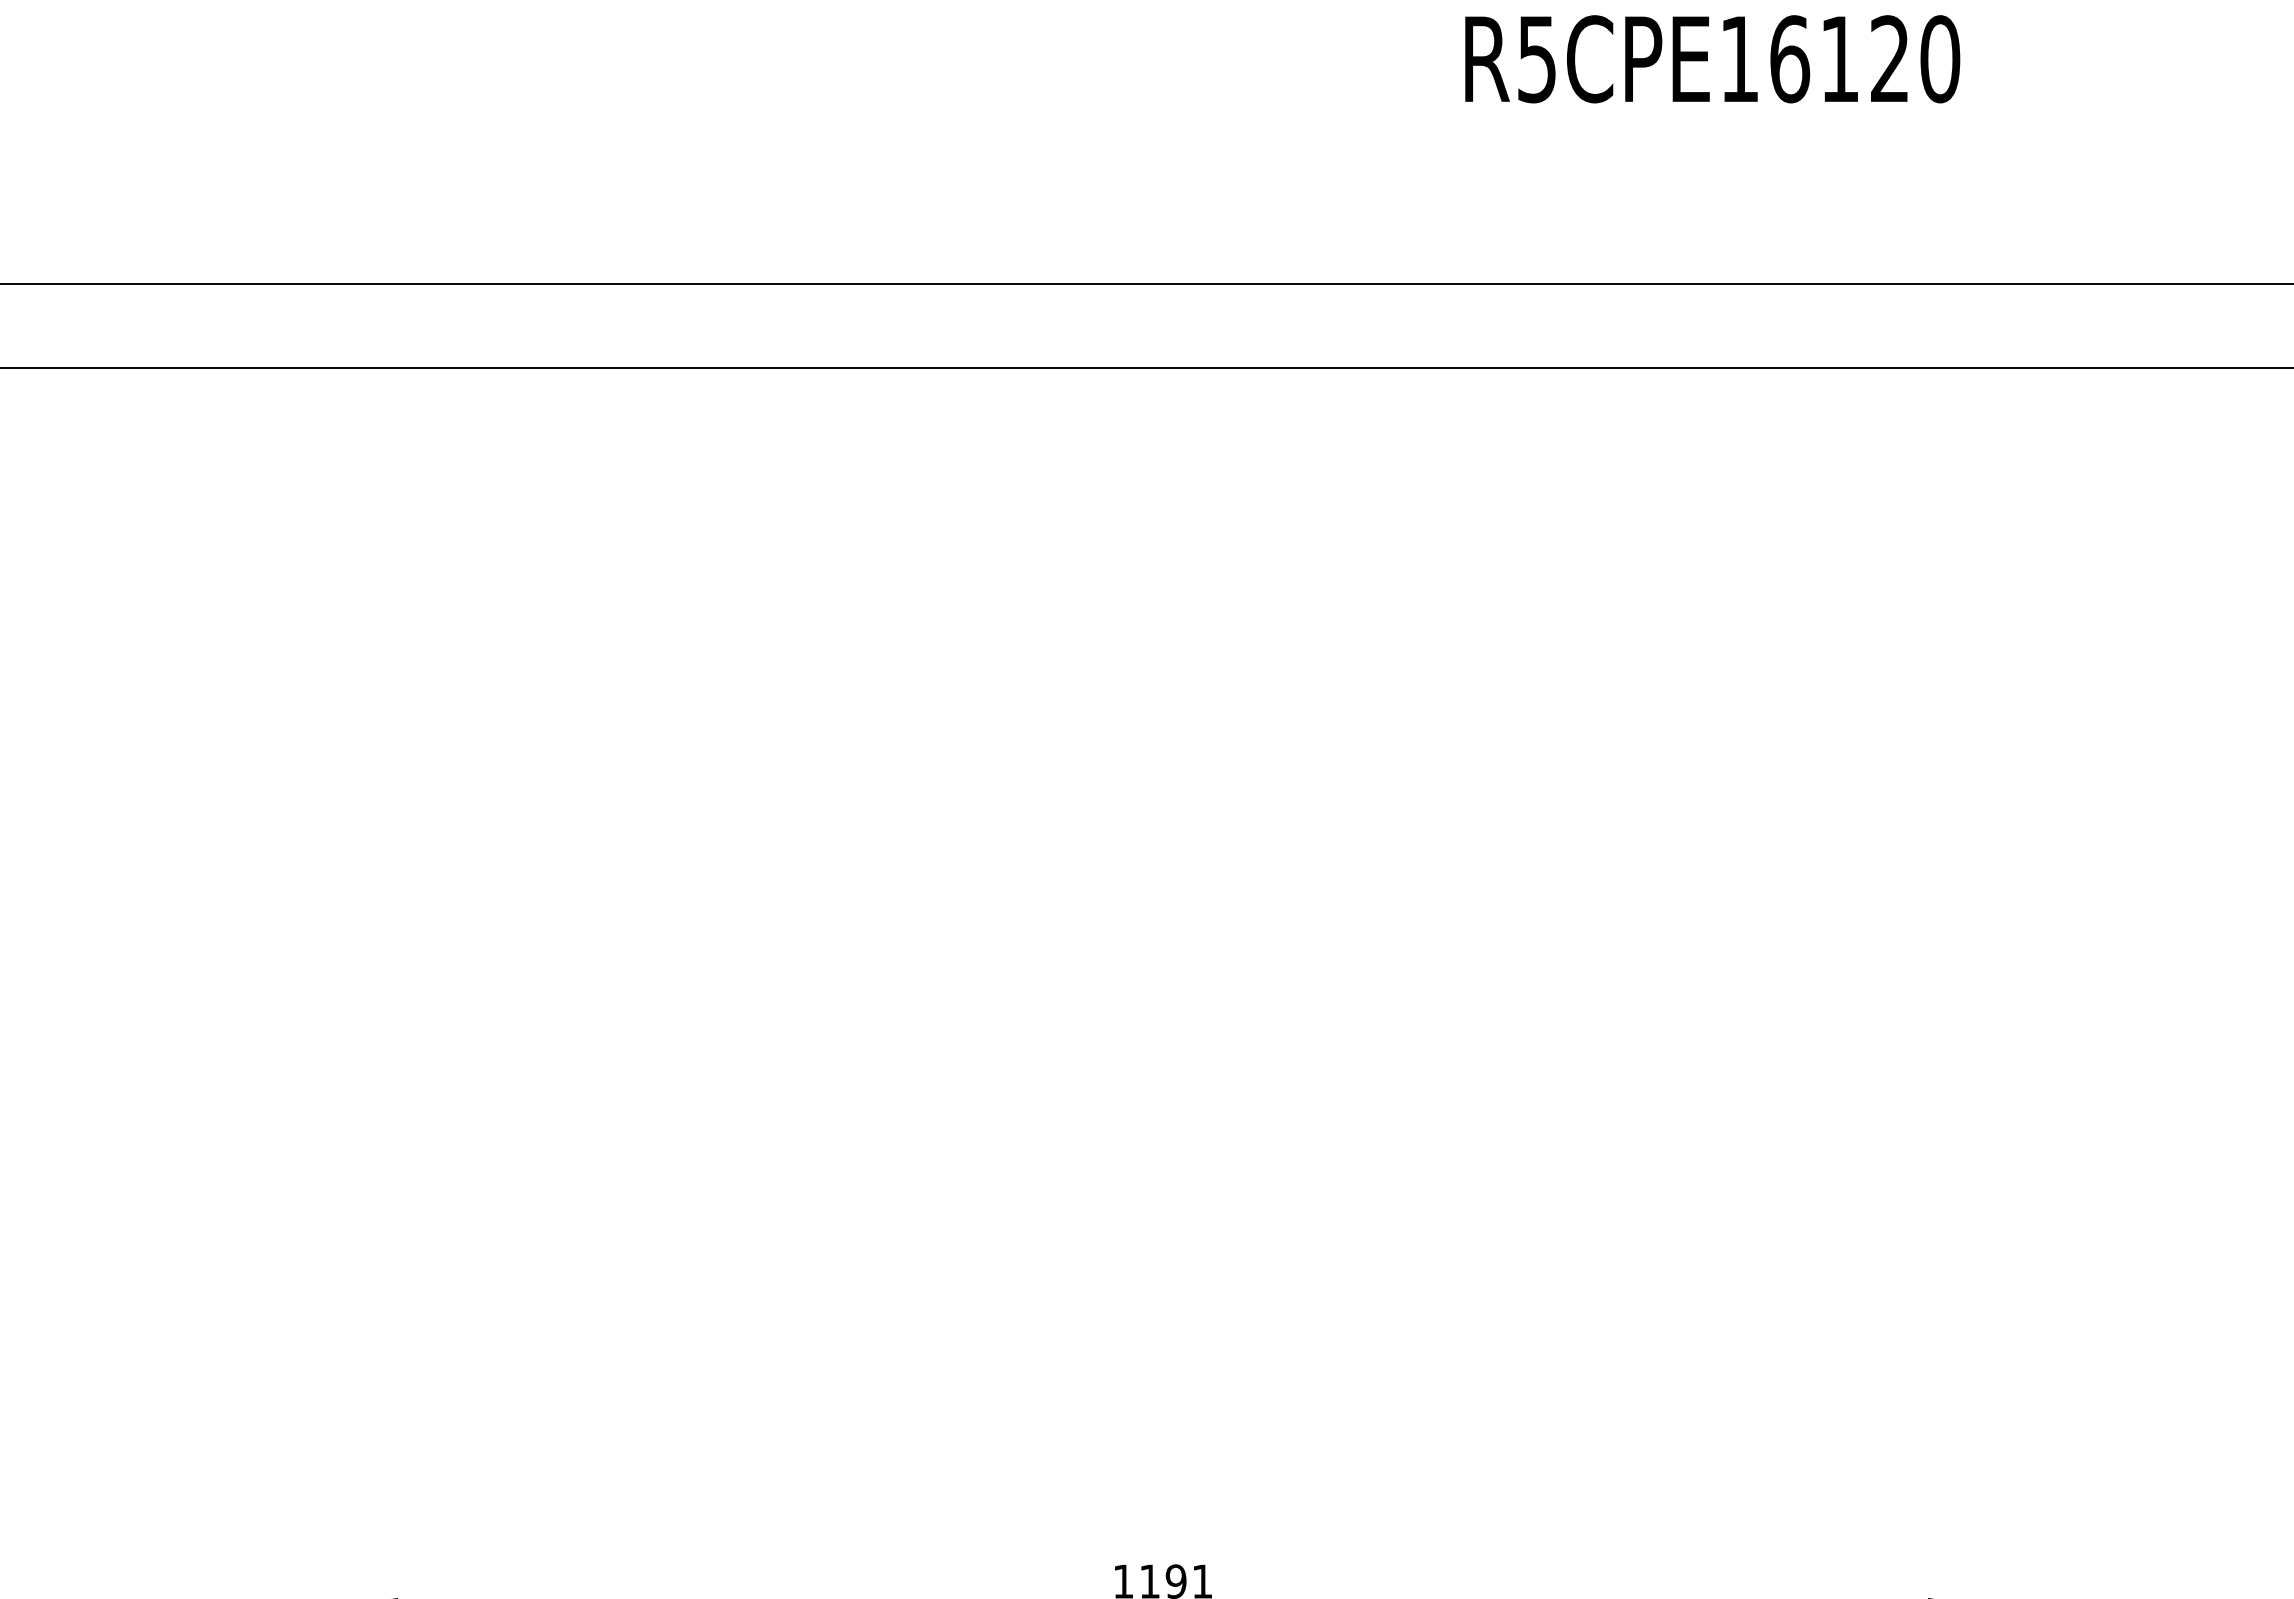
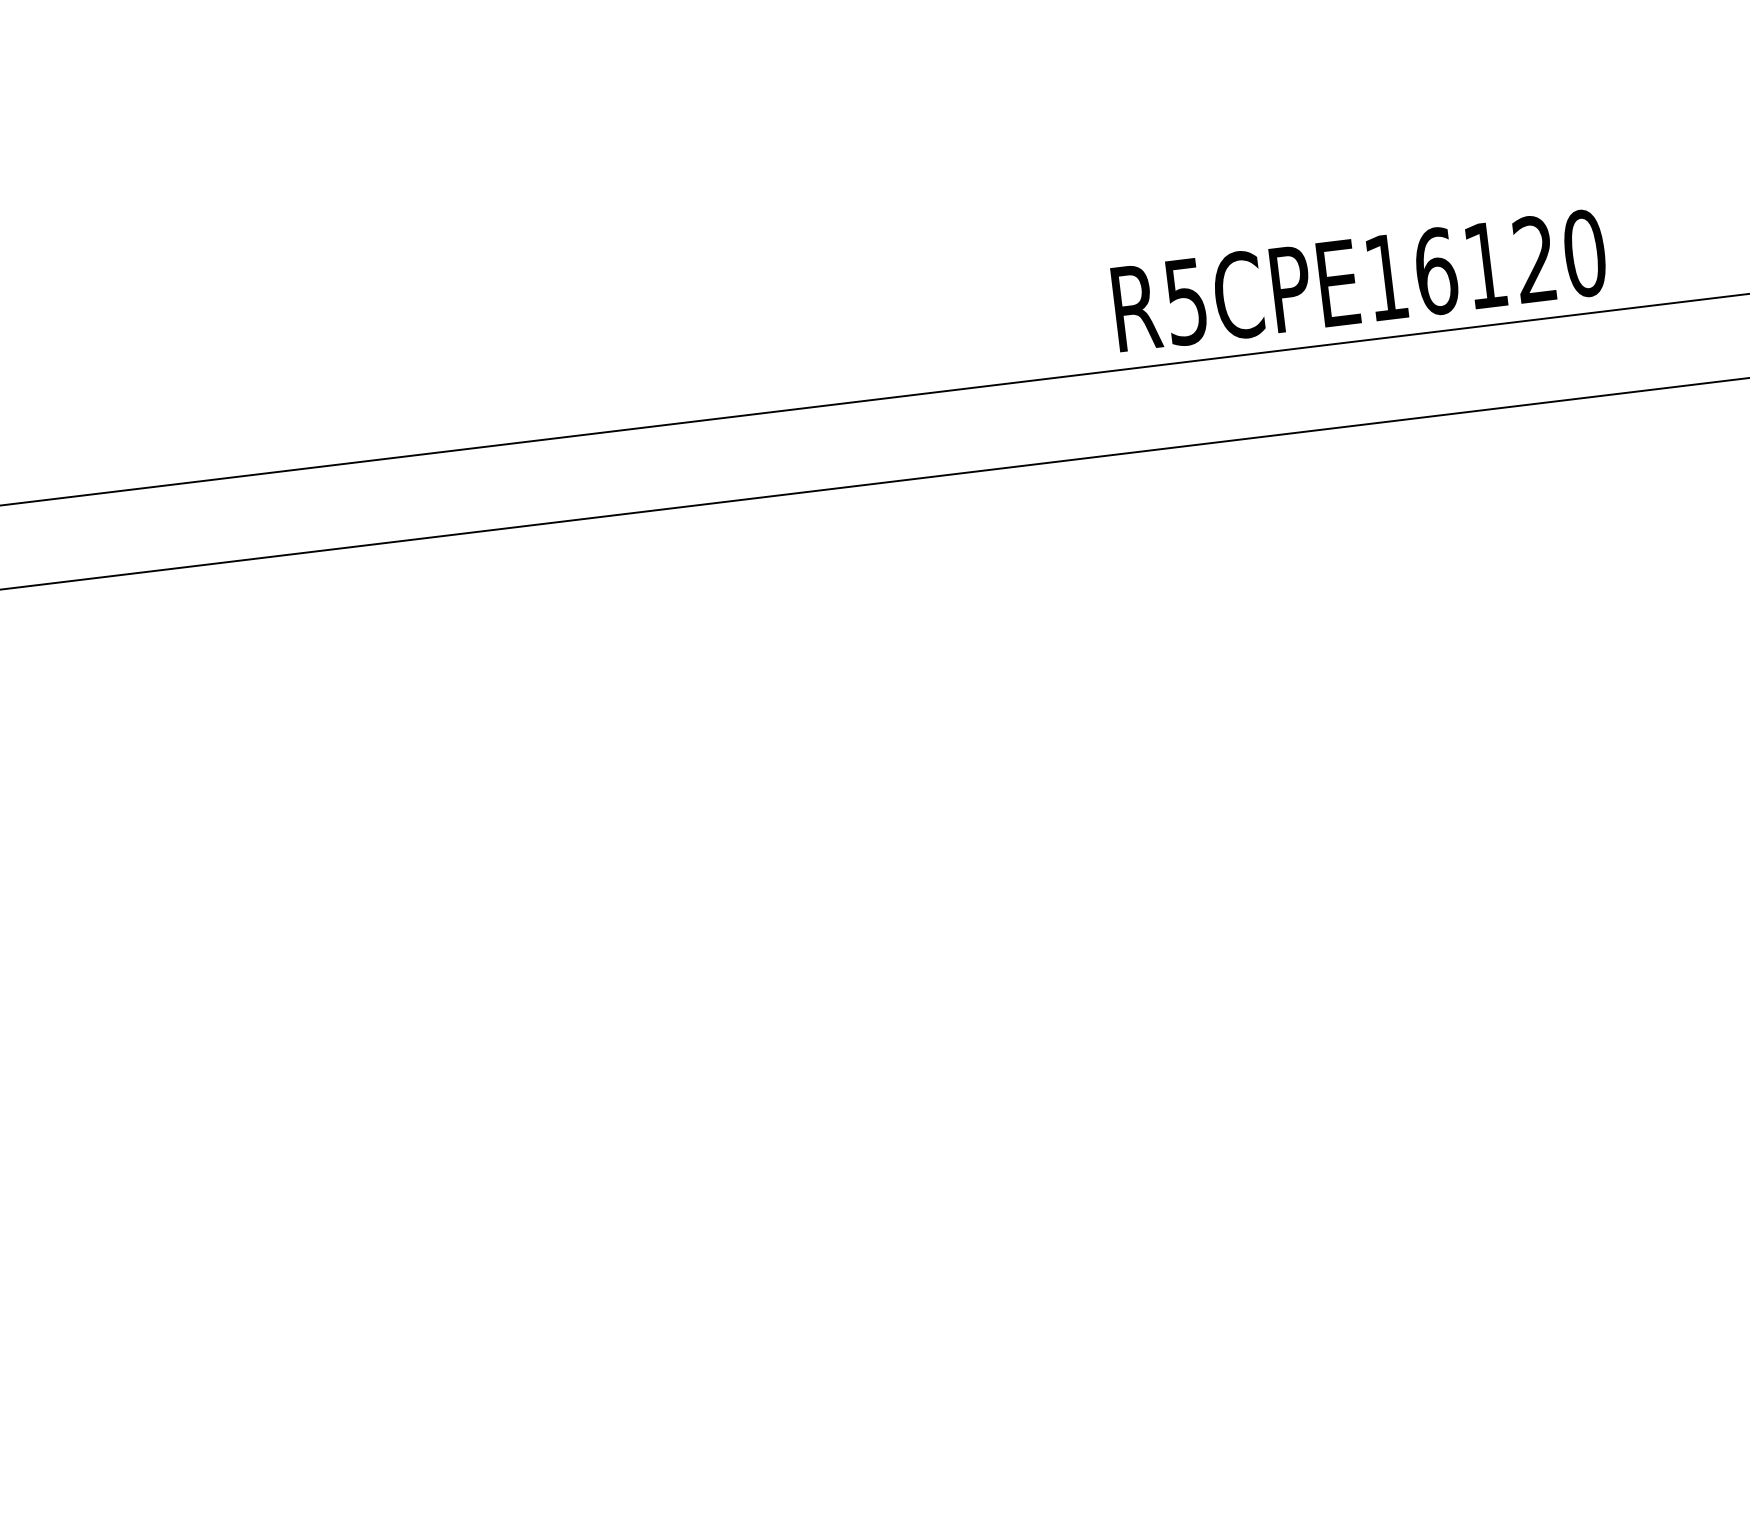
text: (1712, 59) -> (1359, 280), moved

